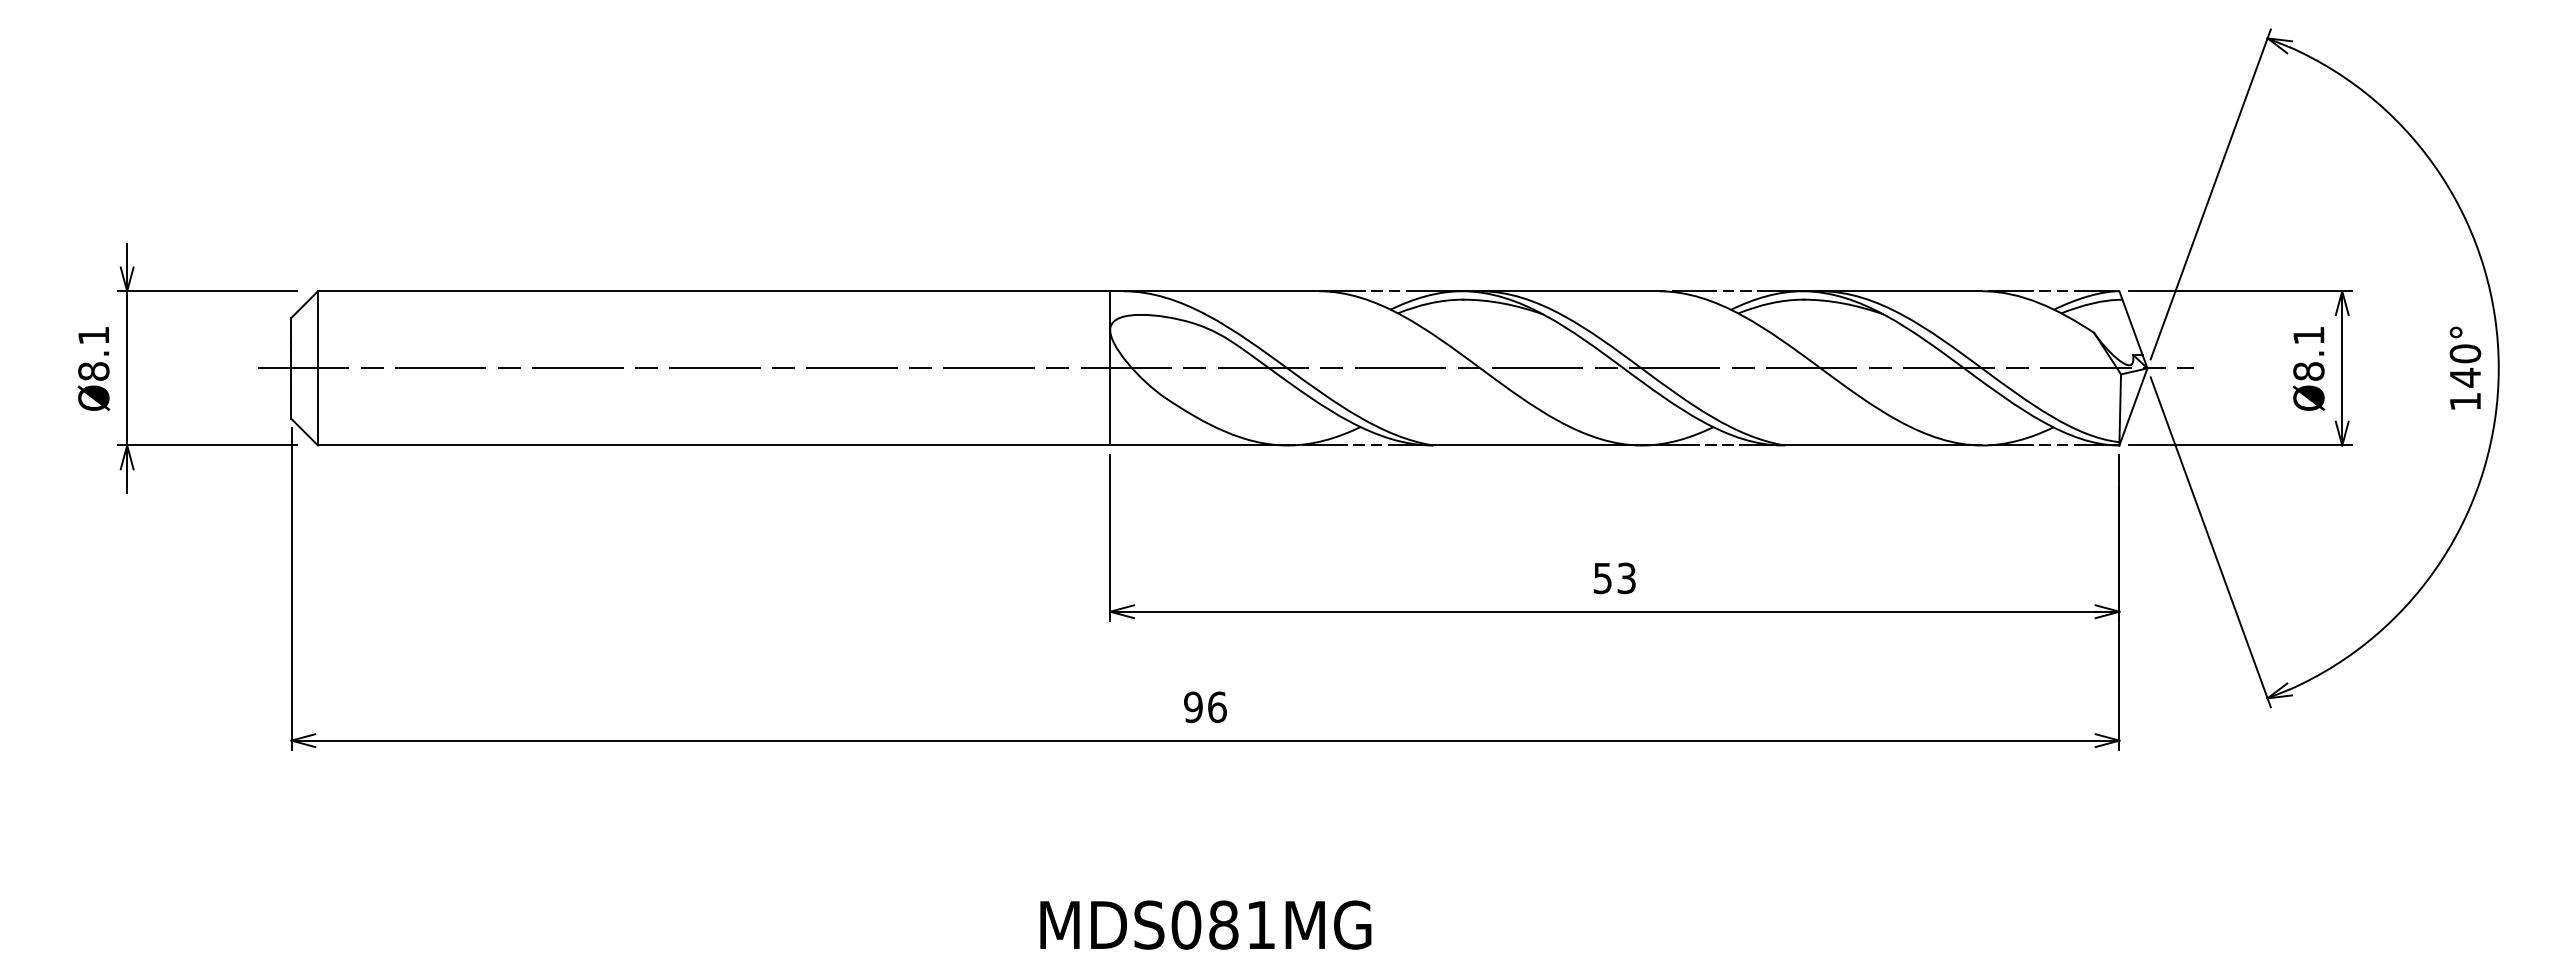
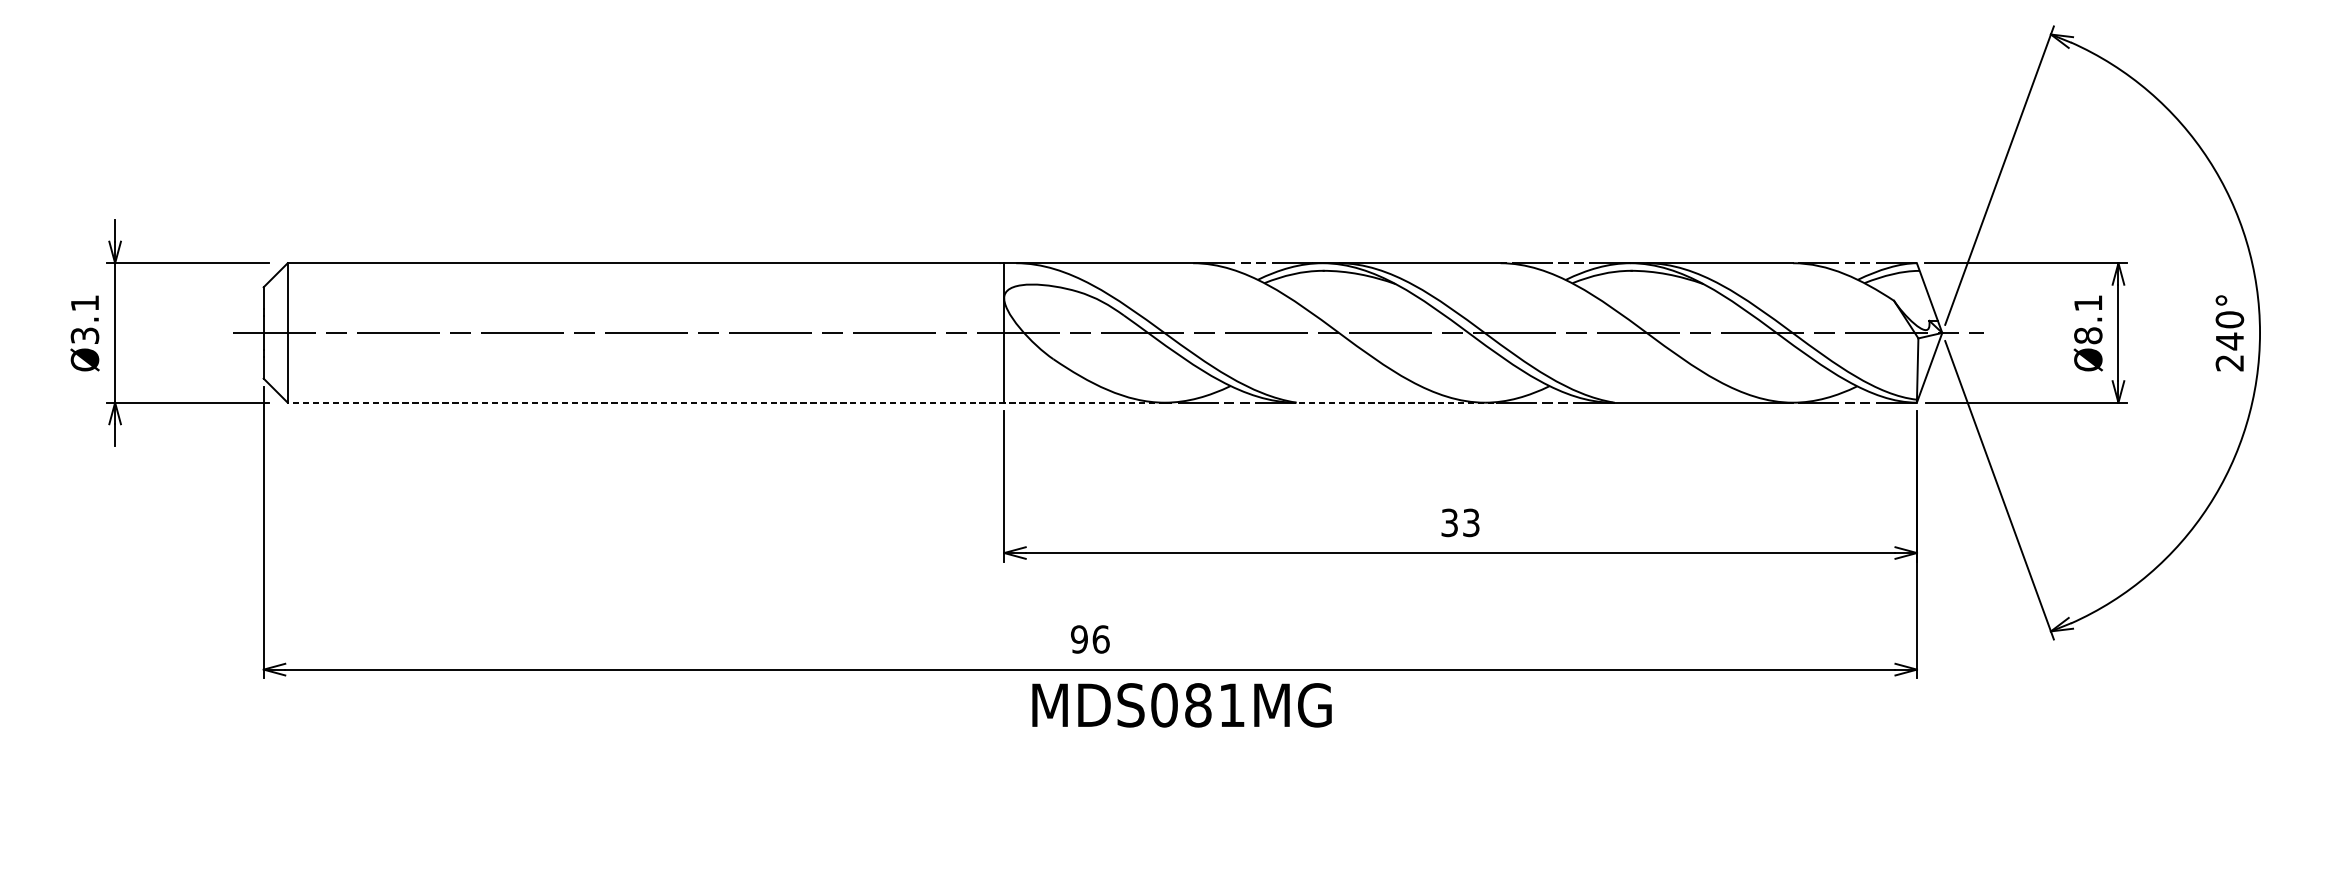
text: (93, 371) -> (84, 335), Ø8.1 -> Ø3.1
text: (2464, 401) -> (2229, 362), 140° -> 240°
line: (802, 445) -> (725, 402), solid -> dashed
line: (1542, 445) -> (1395, 402), solid -> dashed
text: (1602, 577) -> (1449, 522), 53 -> 33
text: (1205, 924) -> (1181, 704), moved

